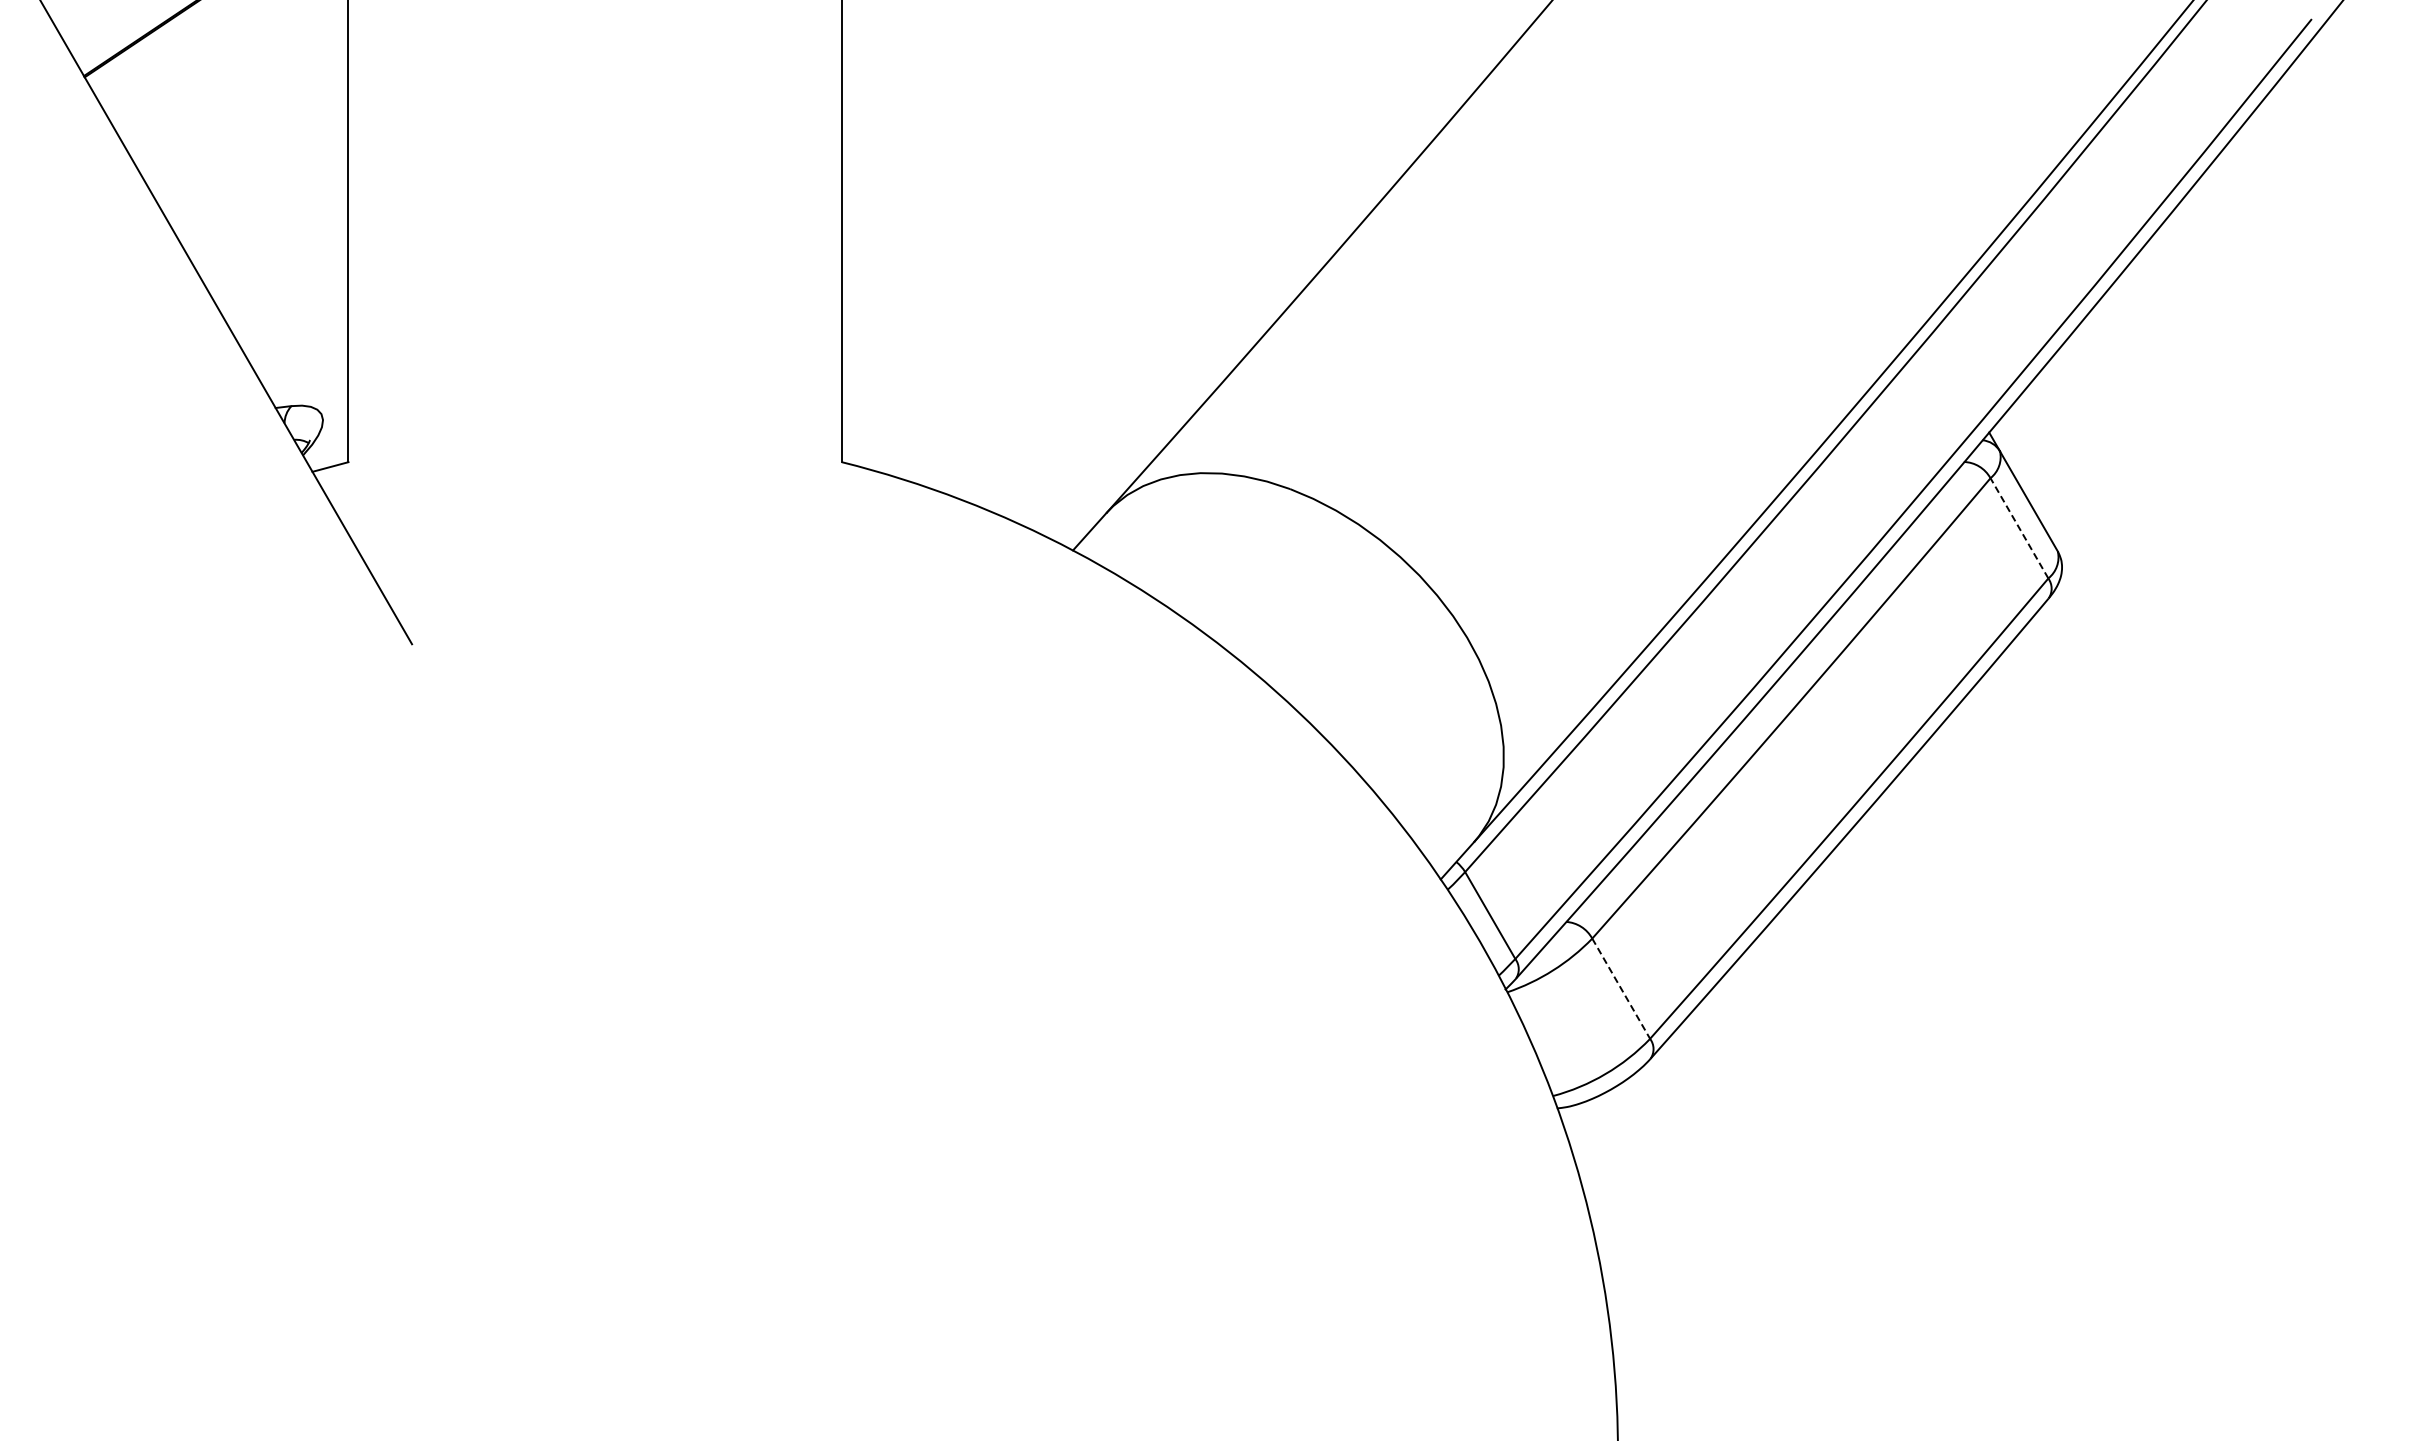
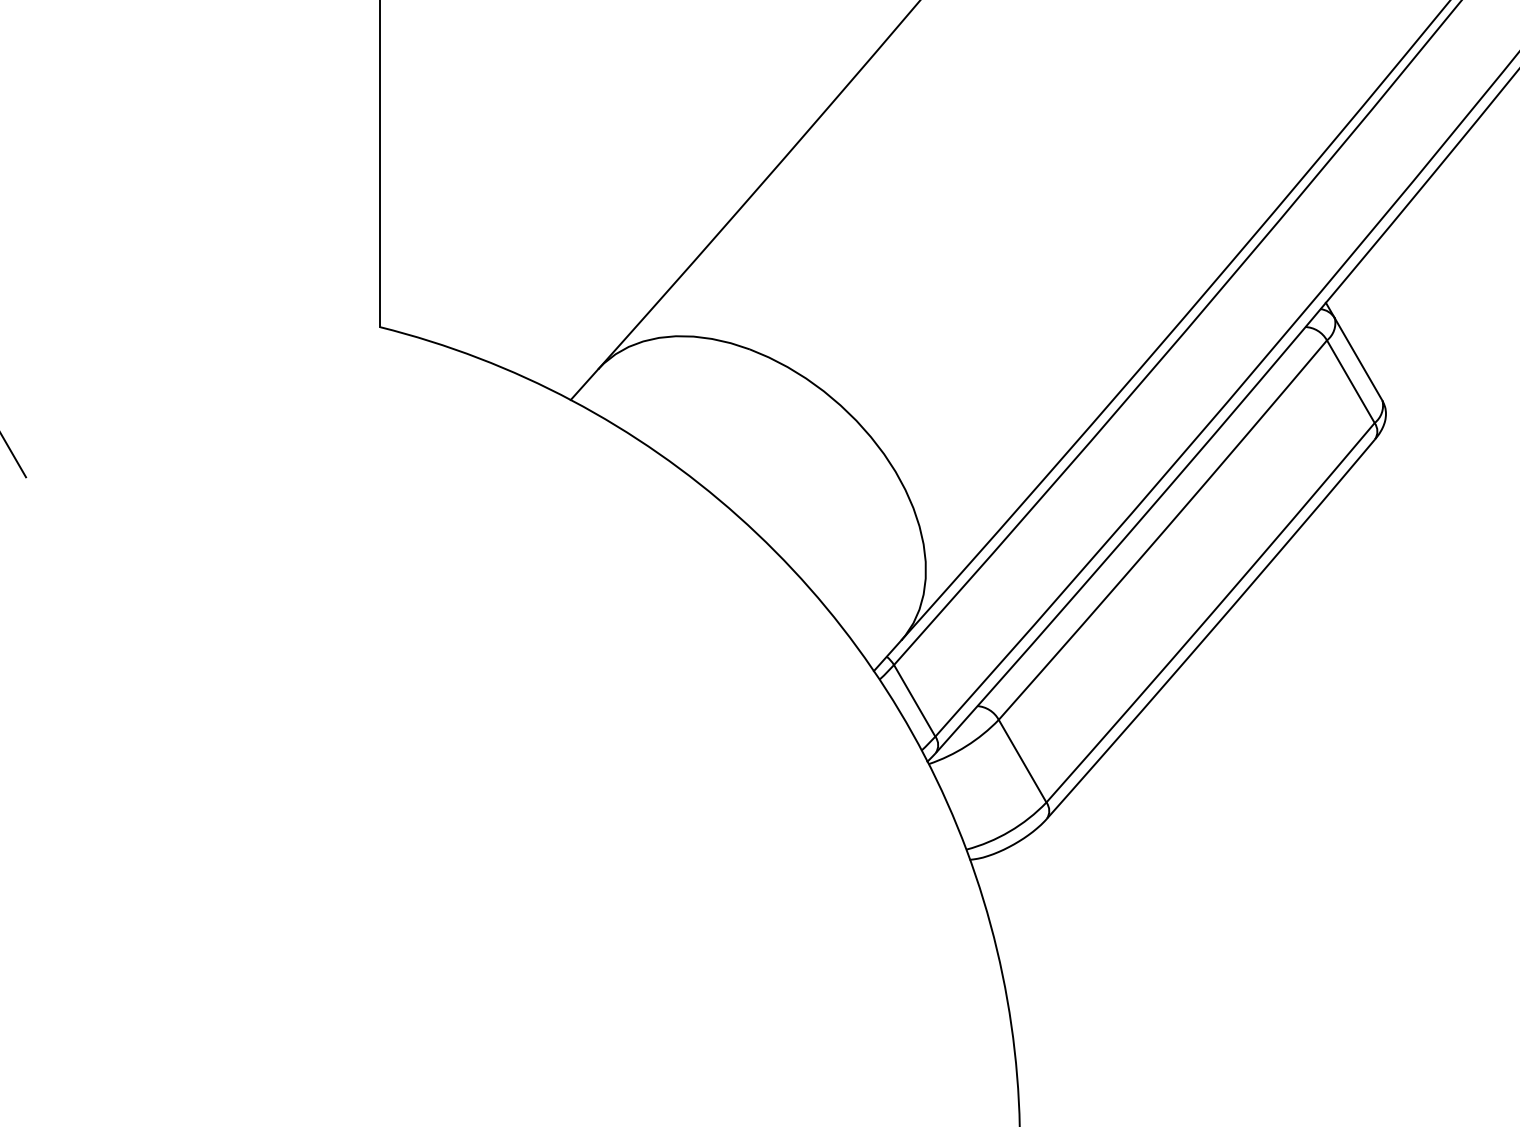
line: (2019, 528) -> (1350, 381), dashed -> solid
line: (1621, 988) -> (1022, 761), dashed -> solid

